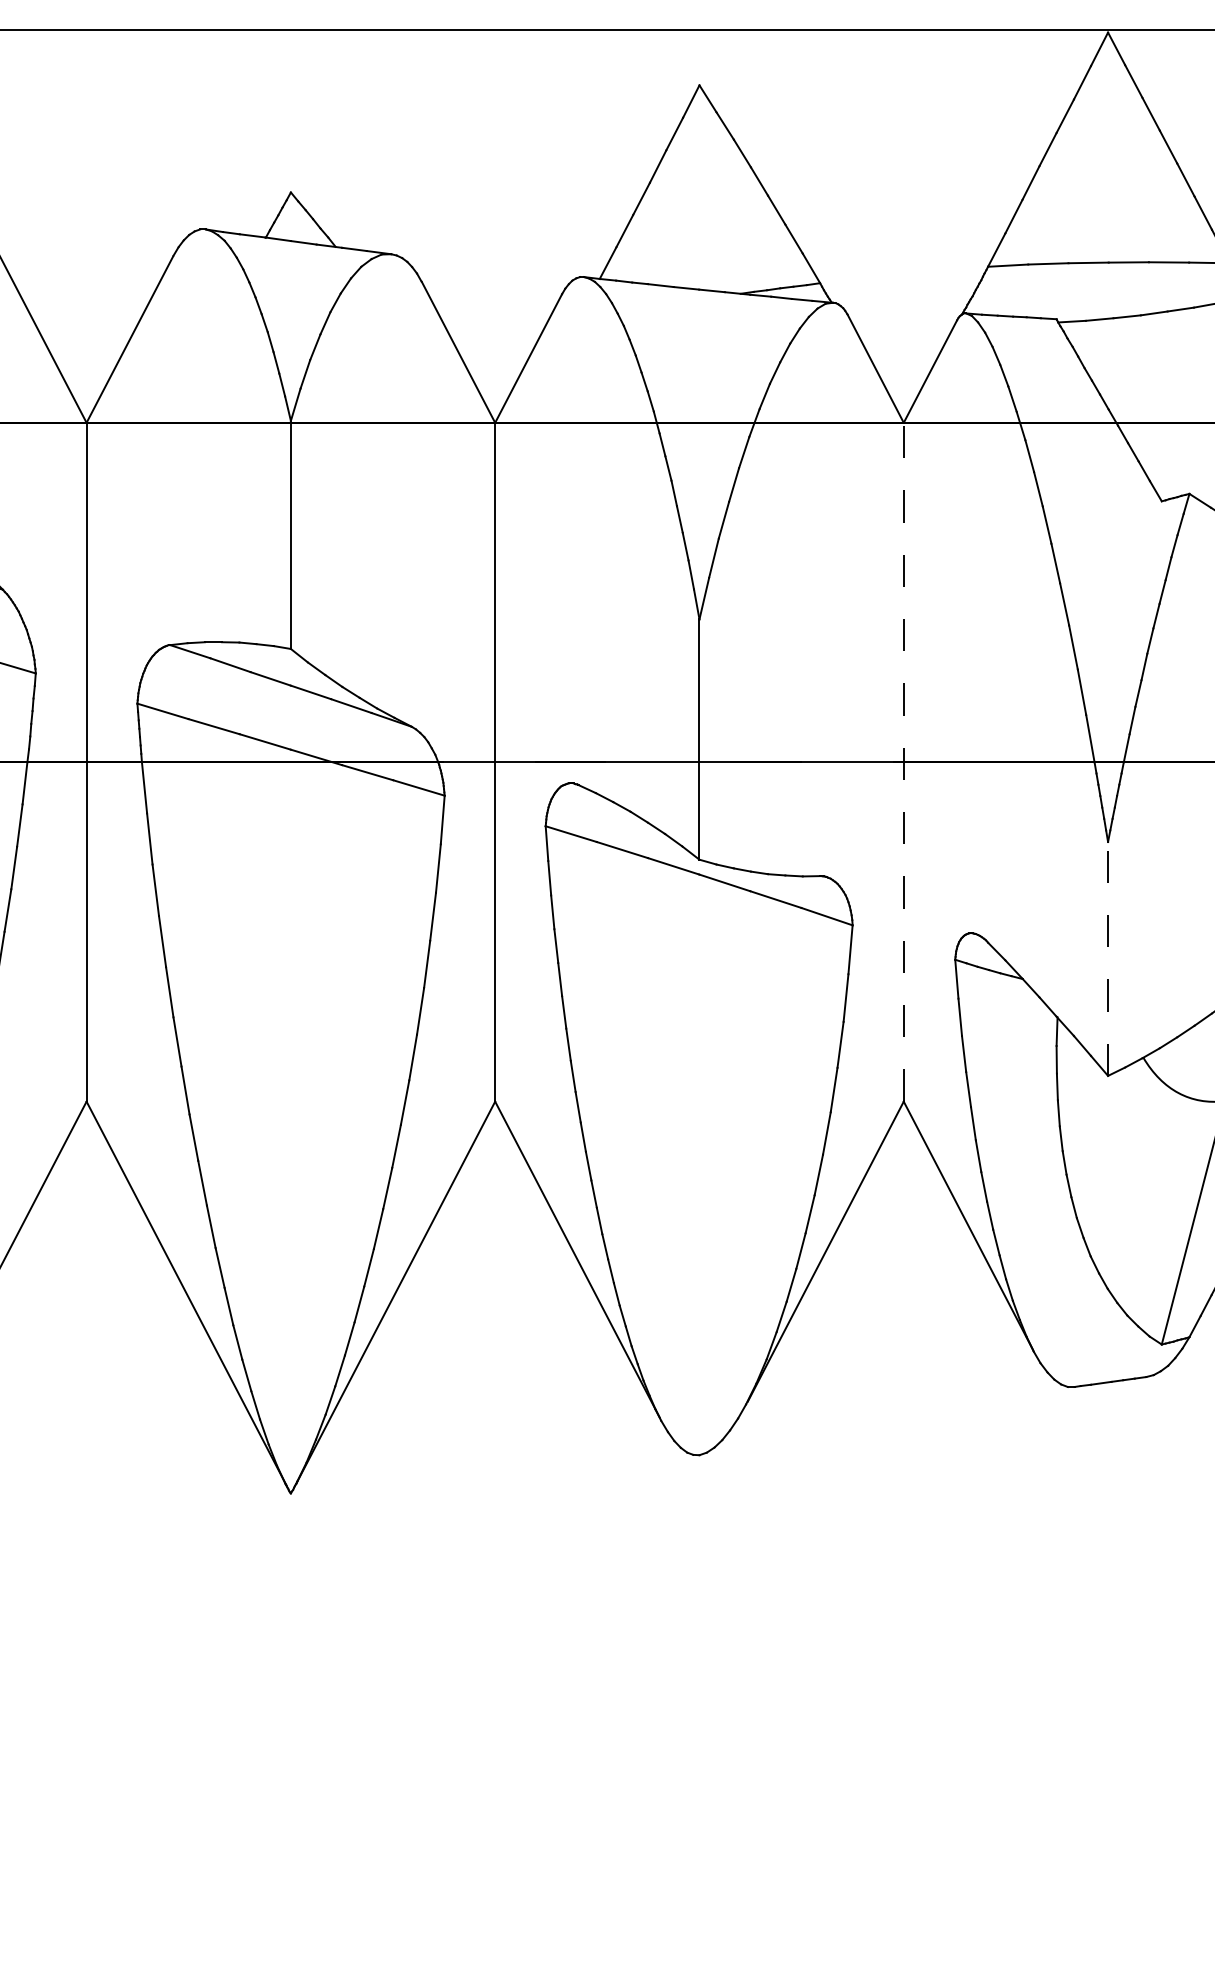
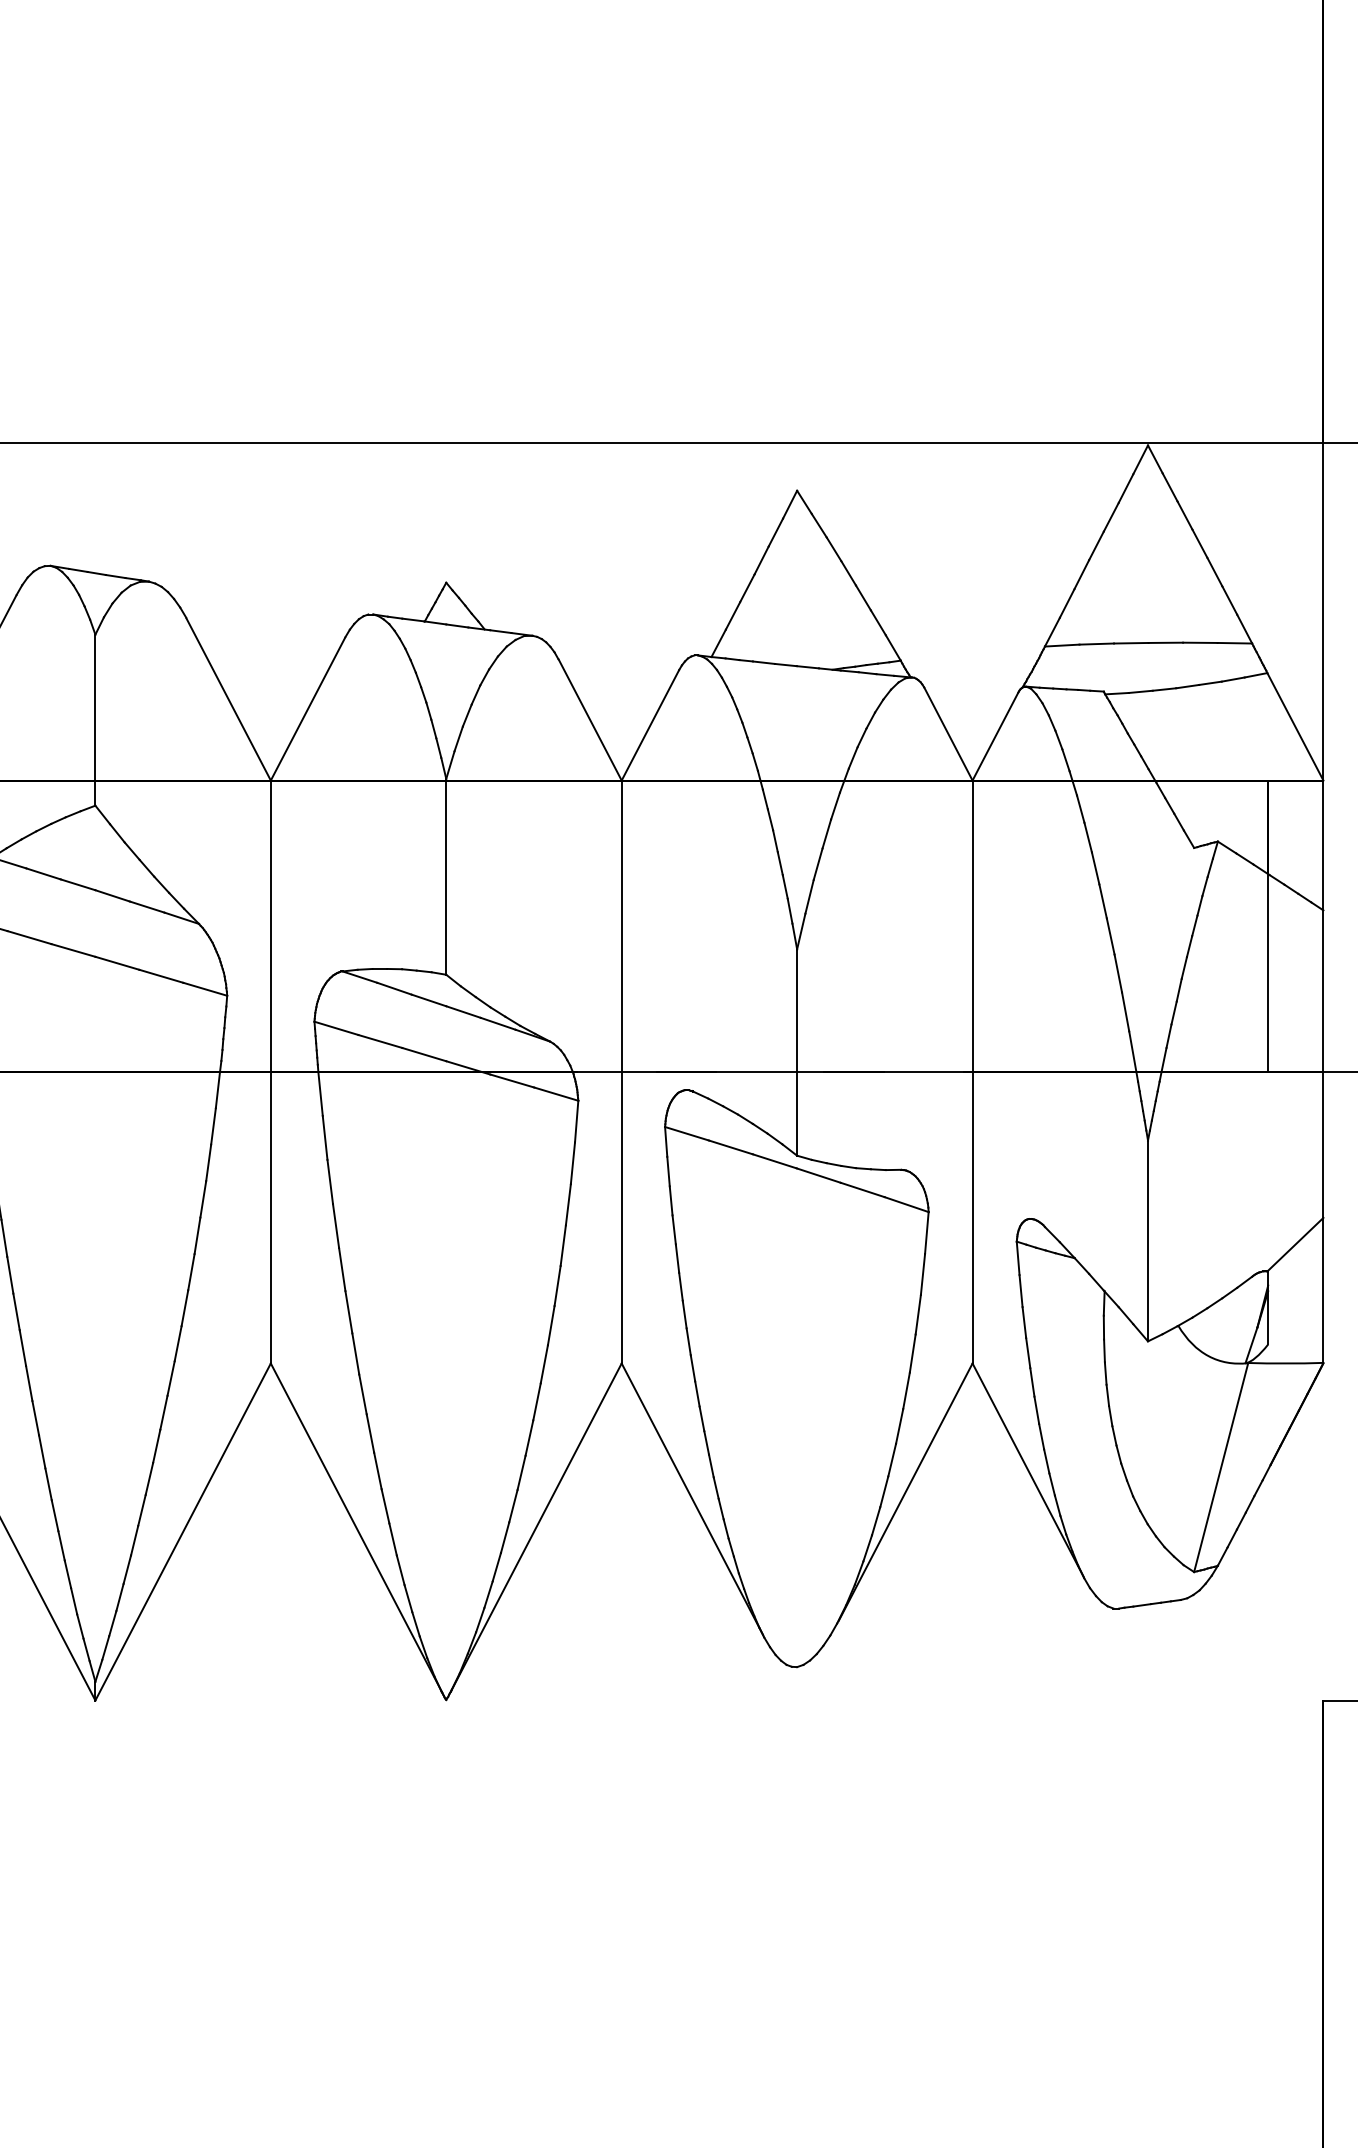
line: (903, 761) -> (972, 1071), dashed -> solid
line: (1108, 958) -> (1148, 1240), dashed -> solid

